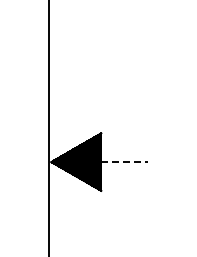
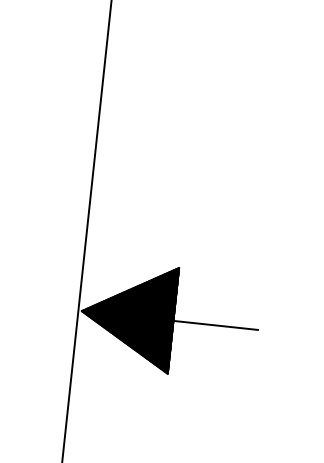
line: (124, 162) -> (215, 326), dashed -> solid

